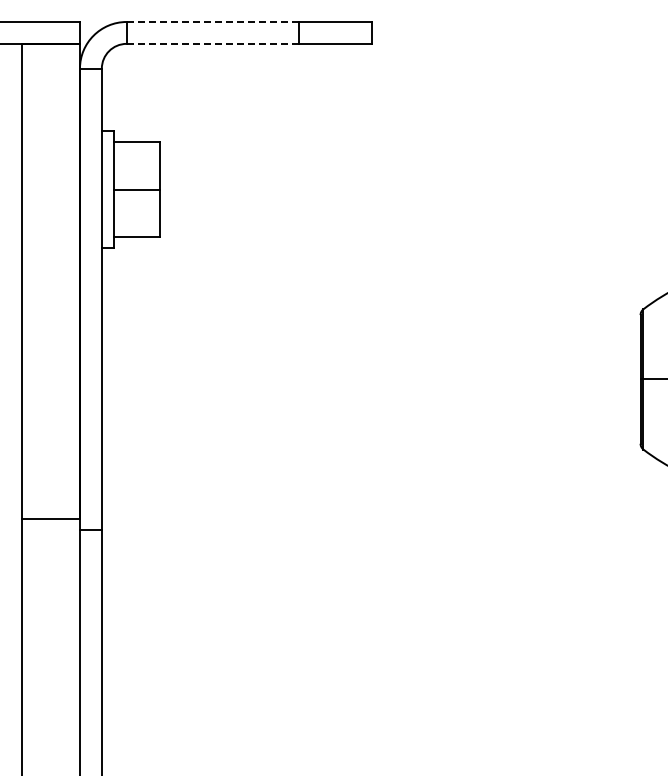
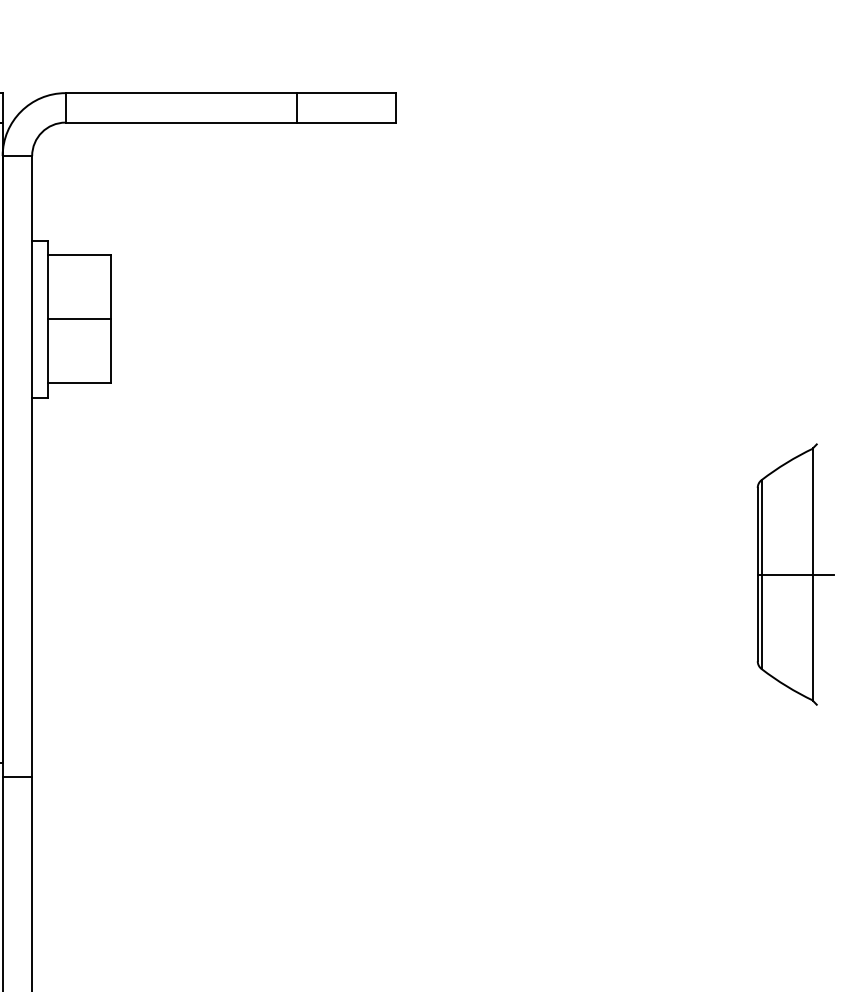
line: (213, 22) -> (182, 93), dashed -> solid
line: (213, 43) -> (182, 122), dashed -> solid

